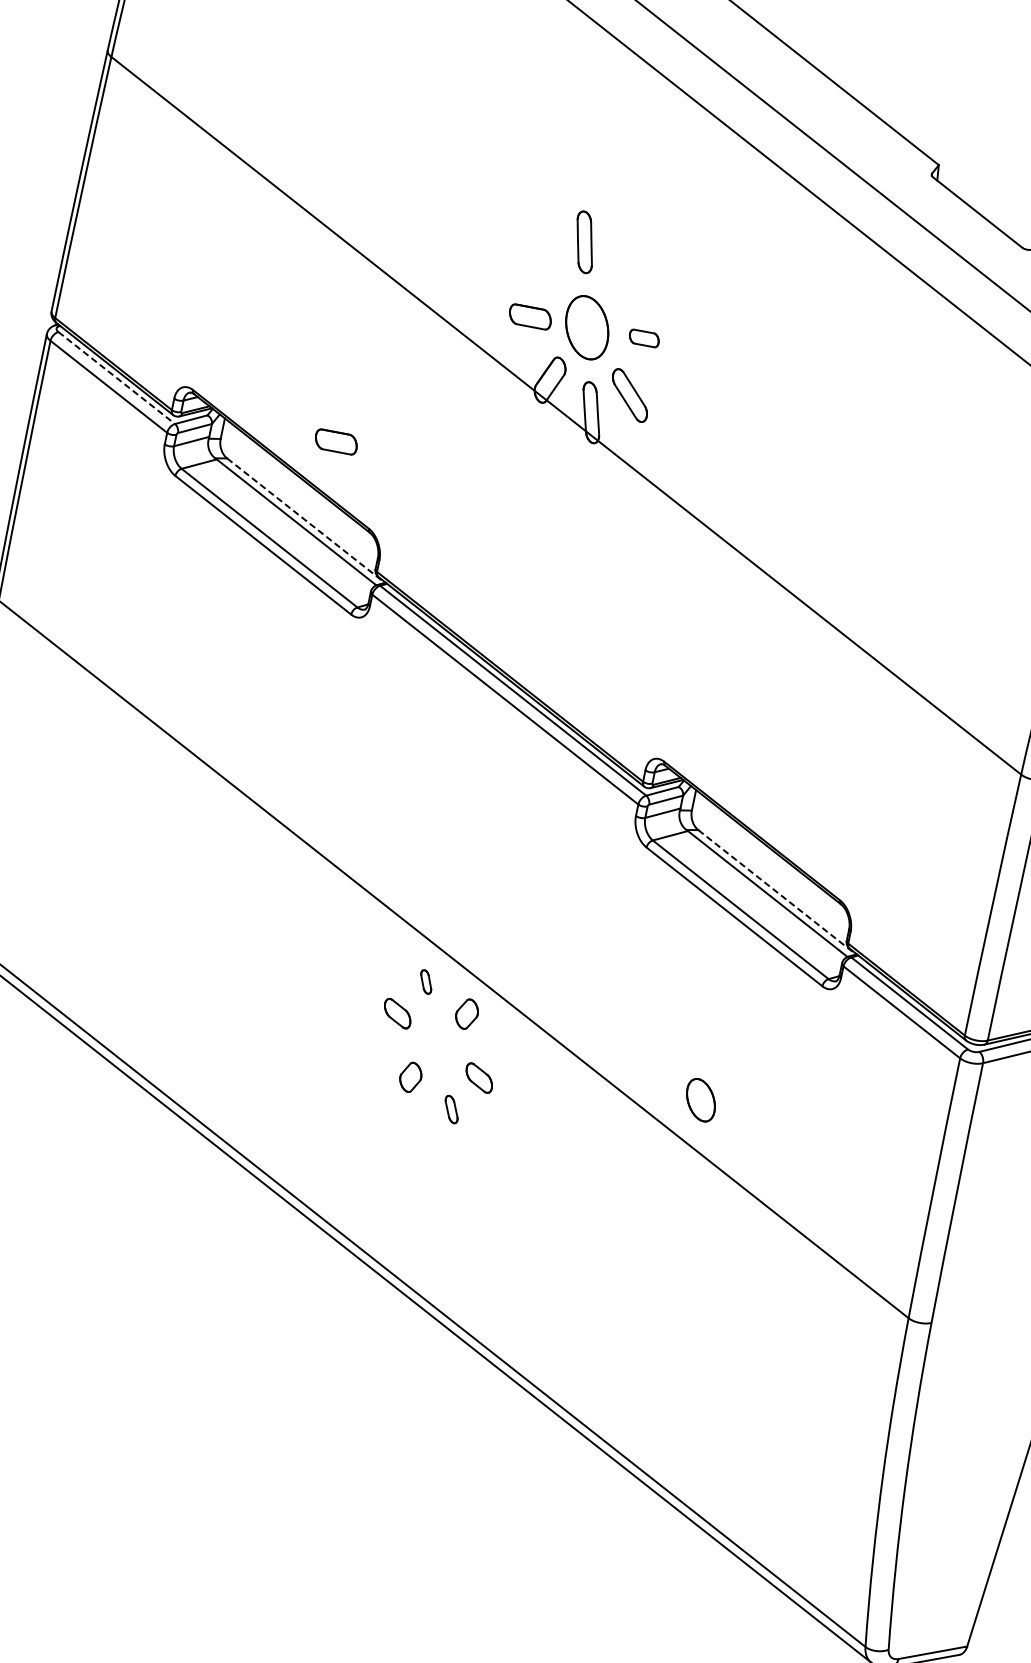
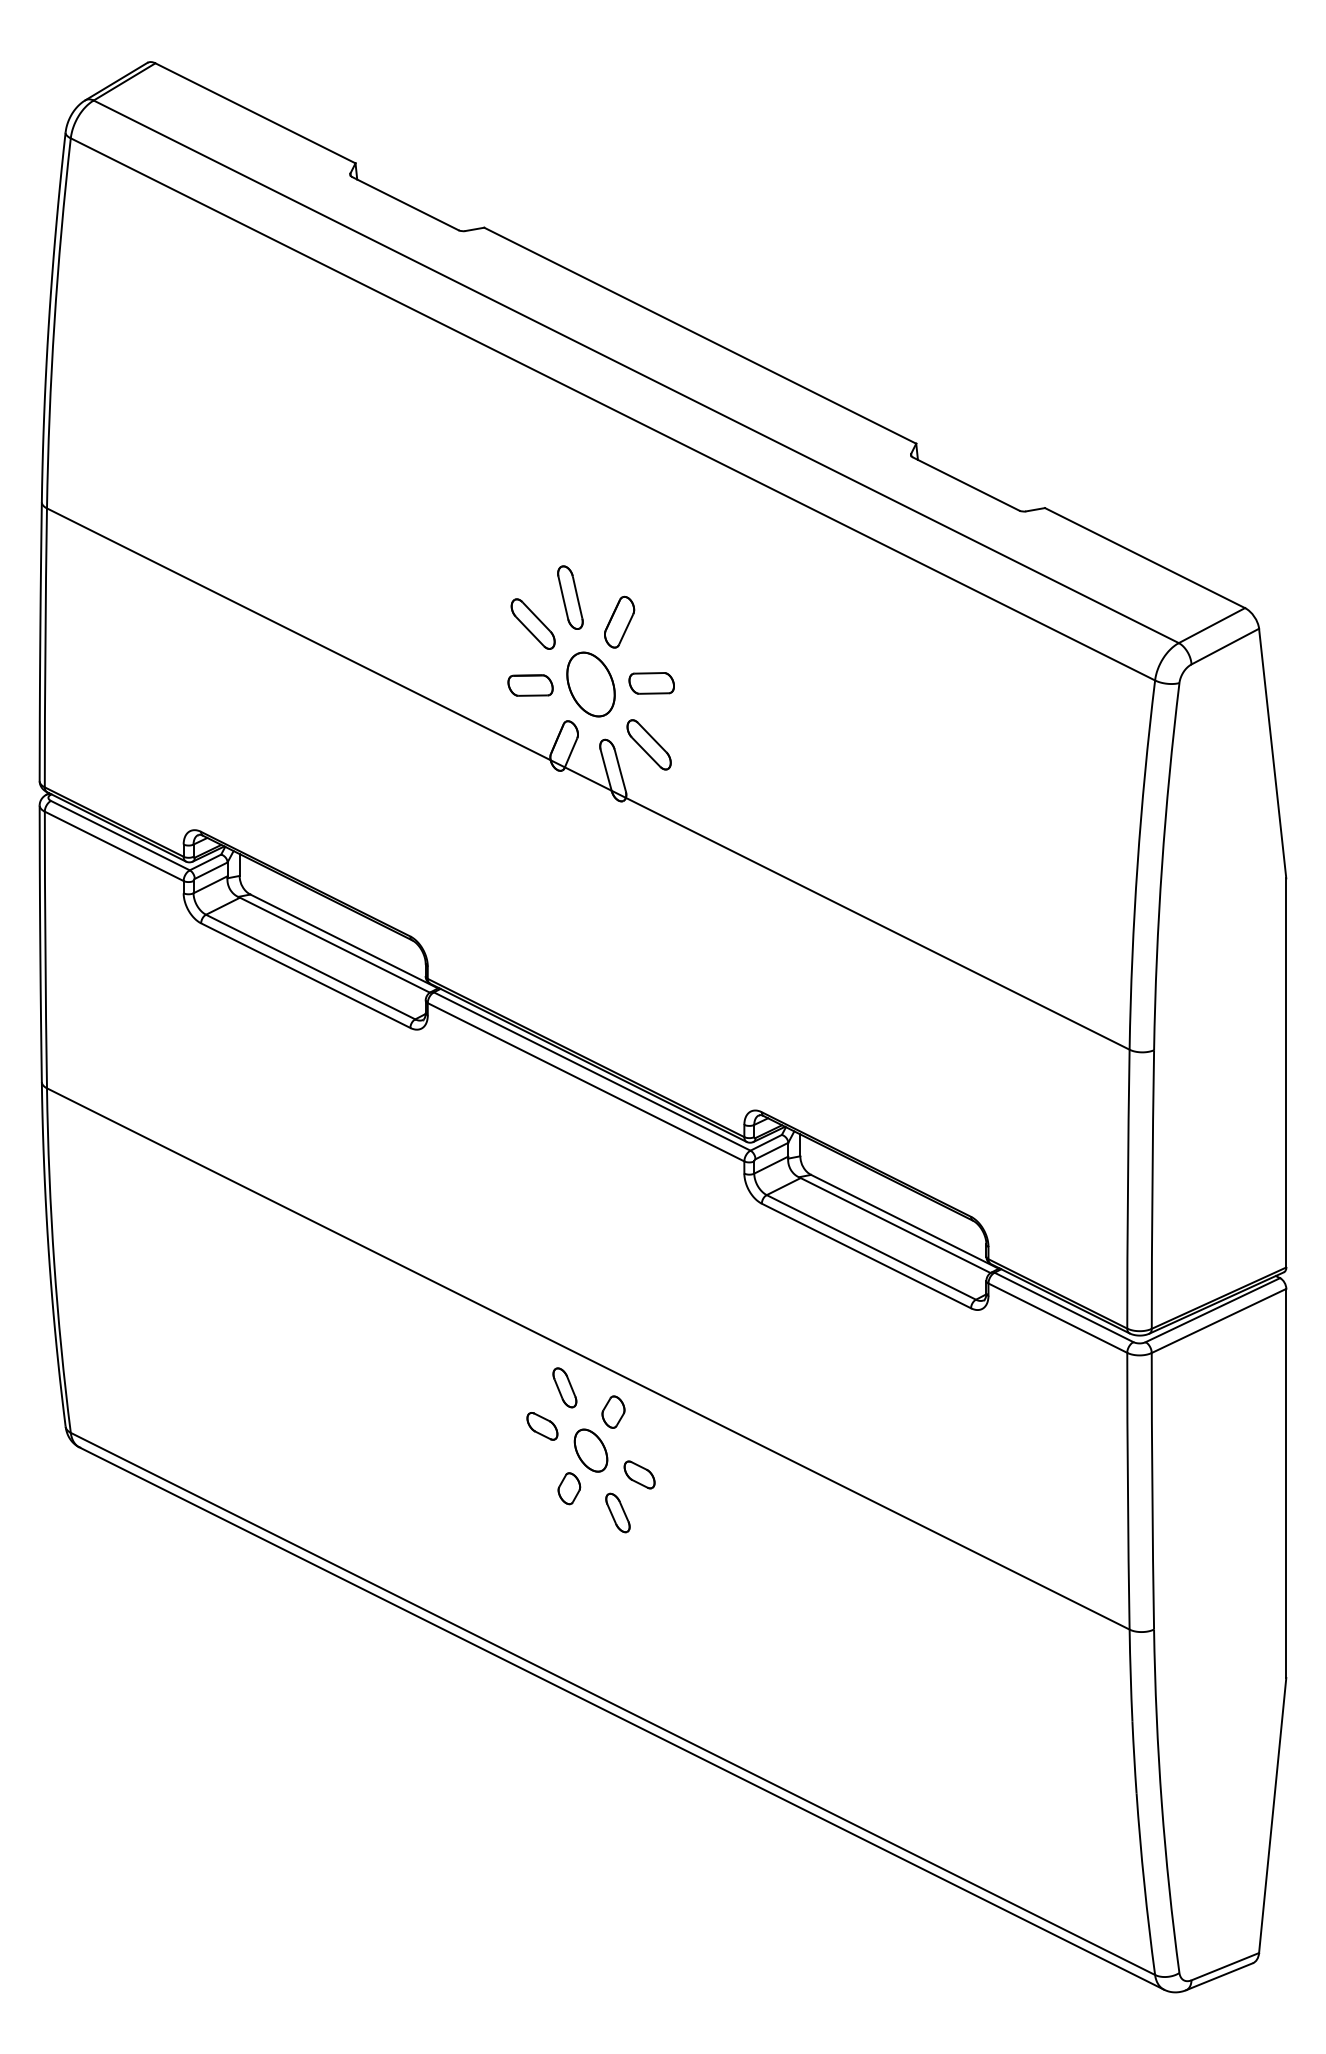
part: (544, 259) -> (532, 623), added
part: (626, 274) -> (619, 621), added
part: (644, 338) -> (651, 683), size x1.43
line: (116, 377) -> (120, 835), dashed -> solid
part: (336, 441) -> (358, 854), removed
line: (306, 520) -> (344, 941), dashed -> solid
line: (776, 891) -> (904, 1221), dashed -> solid
part: (425, 981) -> (564, 1387), size x1.67
part: (700, 1100) -> (590, 1450), moved
part: (451, 1109) -> (617, 1512), size x1.43

